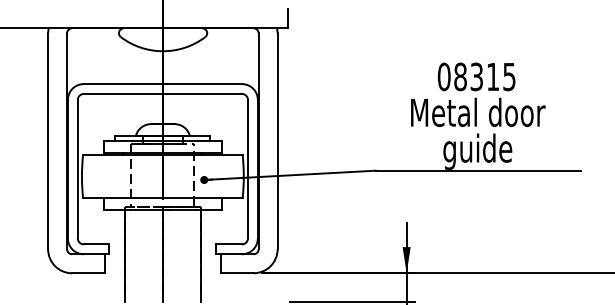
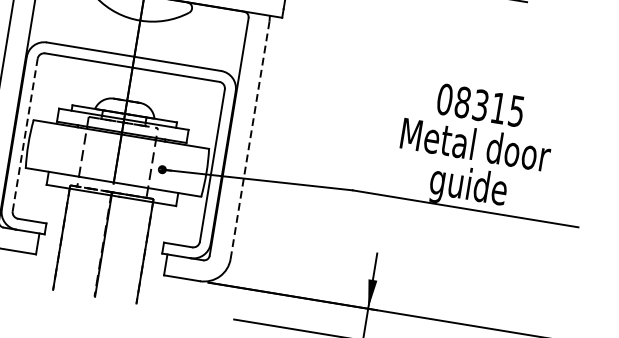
line: (277, 141) -> (249, 140), solid -> dashed
line: (77, 168) -> (24, 134), solid -> dashed

